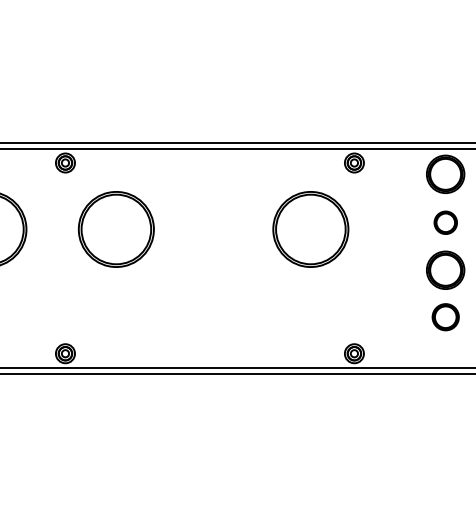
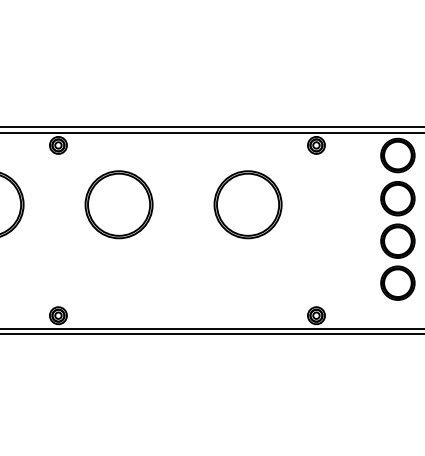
part: (445, 222) -> (397, 198), size x1.67
part: (115, 229) -> (118, 204), moved
part: (310, 229) -> (247, 204), moved
part: (445, 316) -> (397, 282), size x1.43

